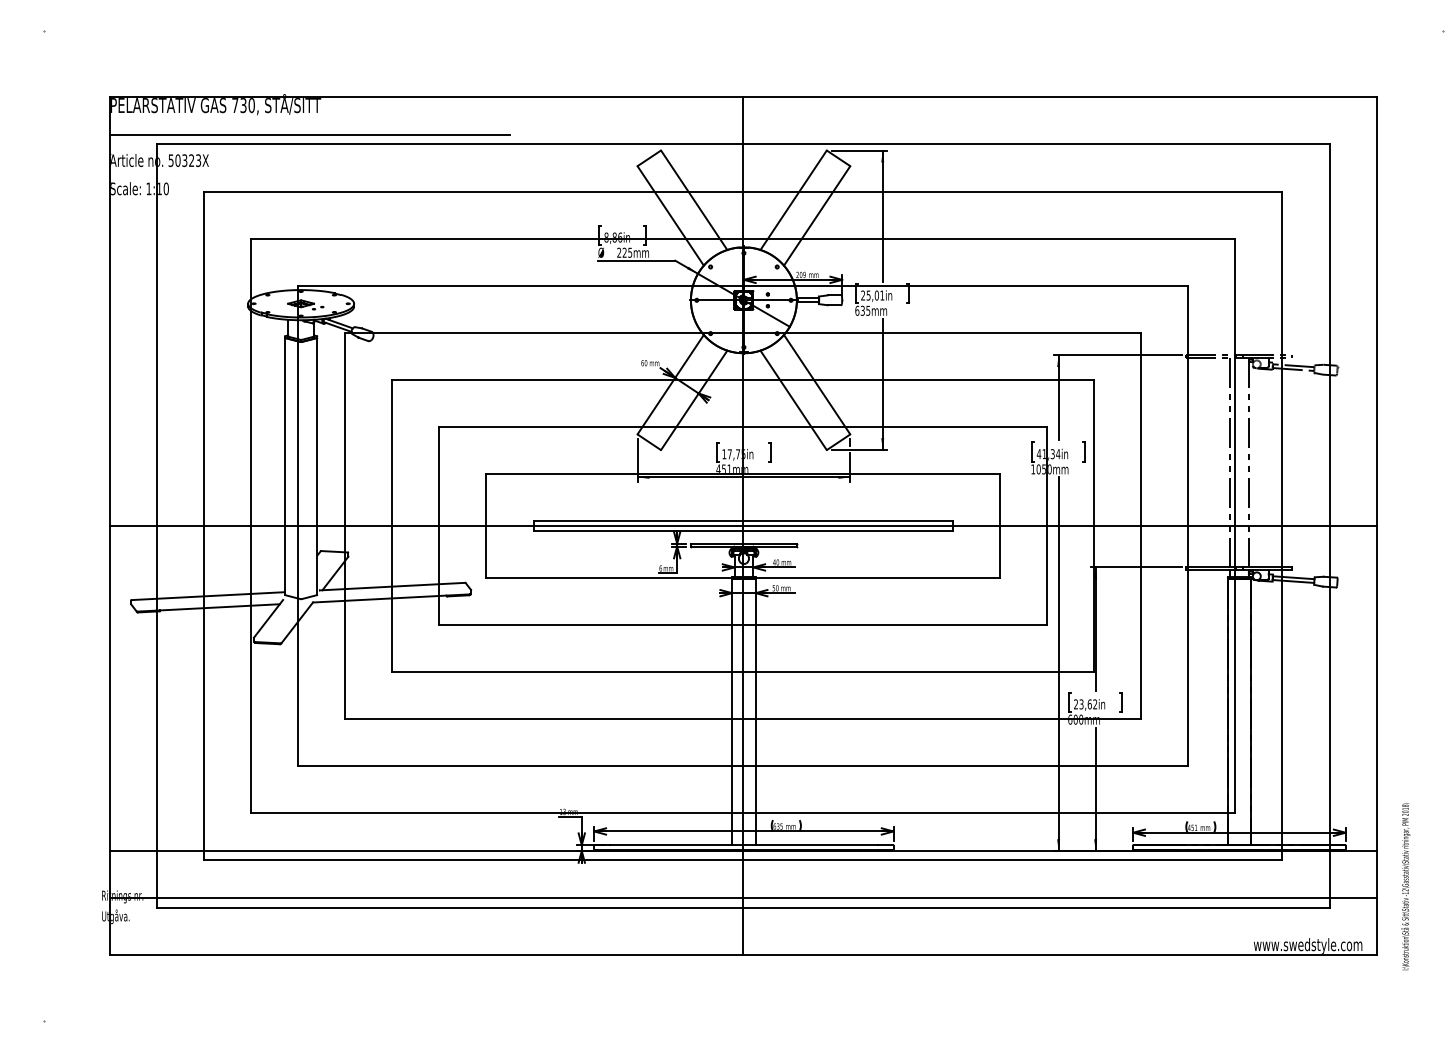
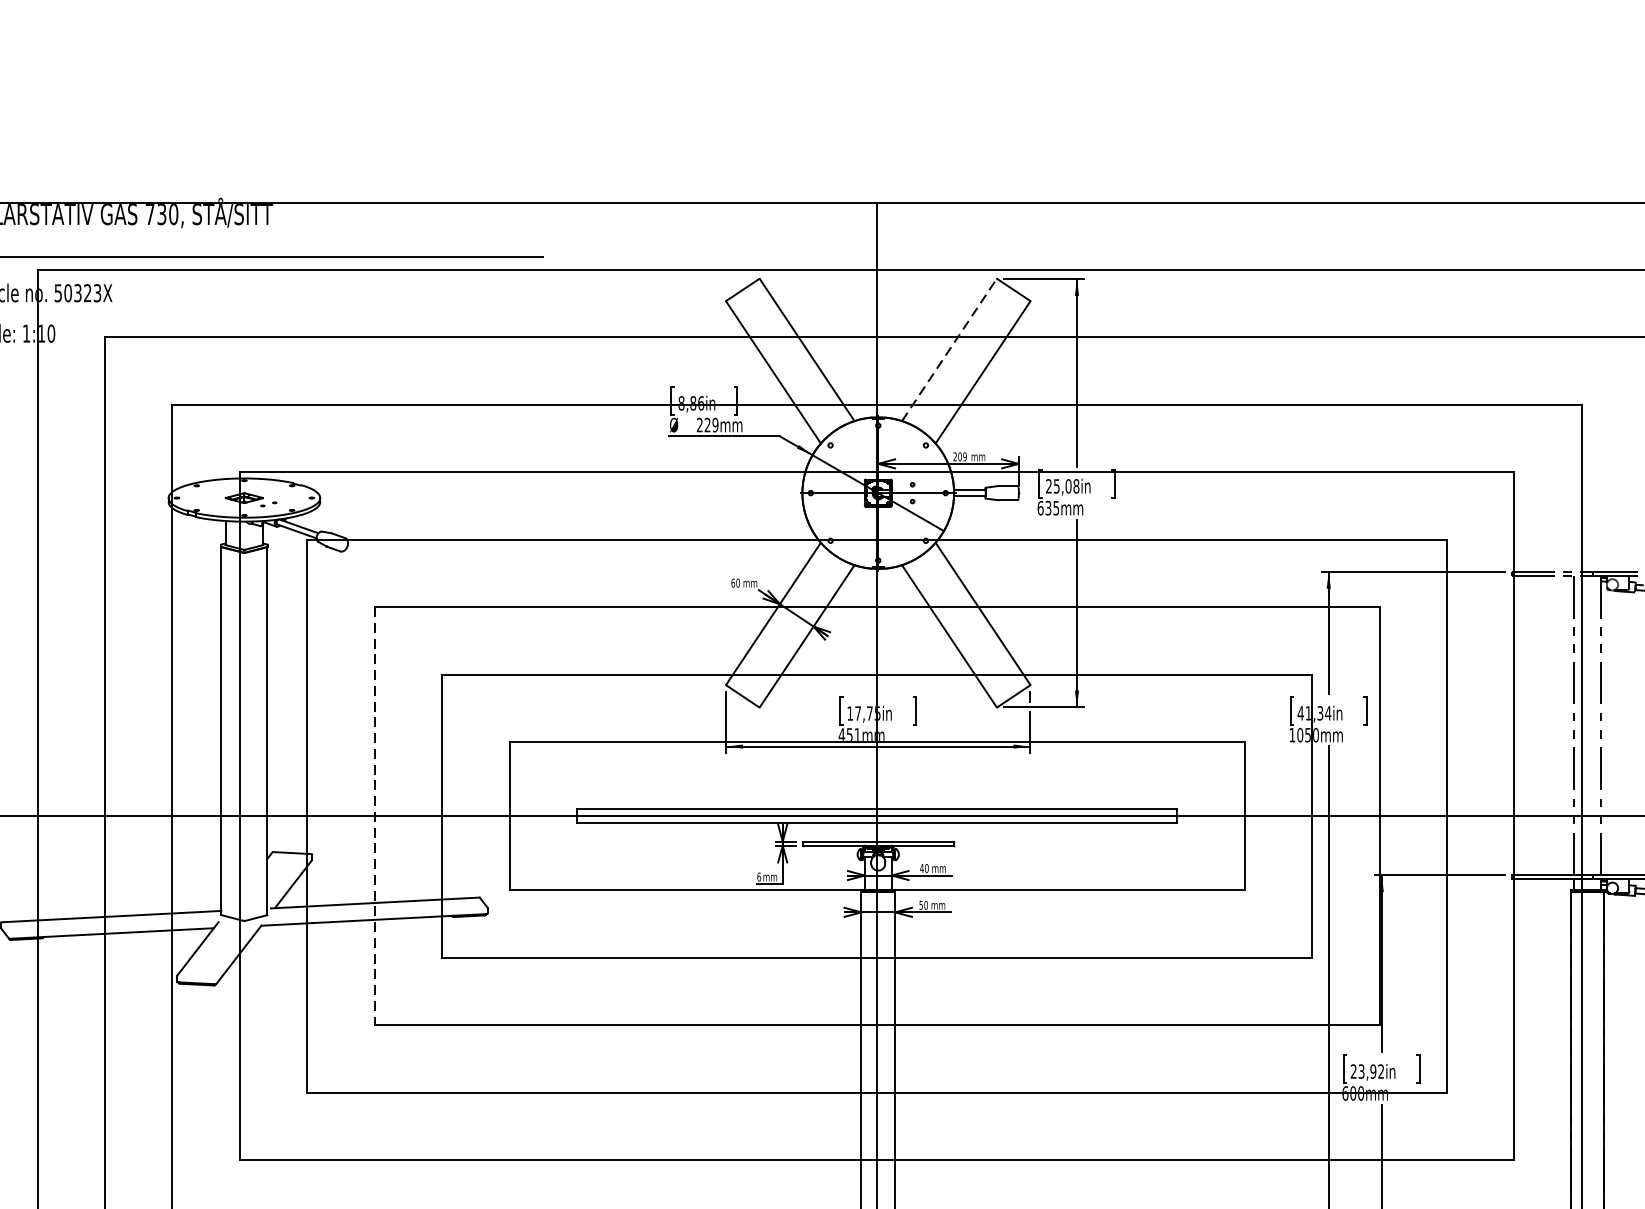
line: (793, 200) -> (949, 350), solid -> dashed
text: (630, 252) -> (715, 424), 225mm -> 229mm
text: (882, 295) -> (1076, 486), 25,01in -> 25,08in
line: (392, 526) -> (375, 816), solid -> dashed
text: (1089, 704) -> (1372, 1071), 23,62in -> 23,92in

